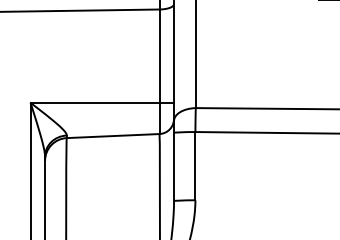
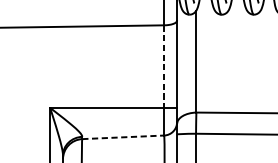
line: (159, 56) -> (164, 66), solid -> dashed
line: (113, 136) -> (123, 137), solid -> dashed

